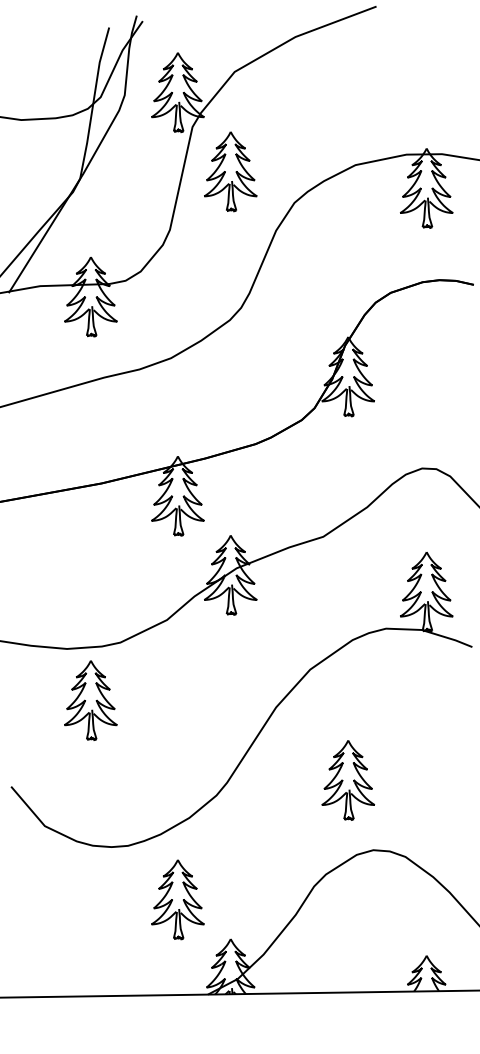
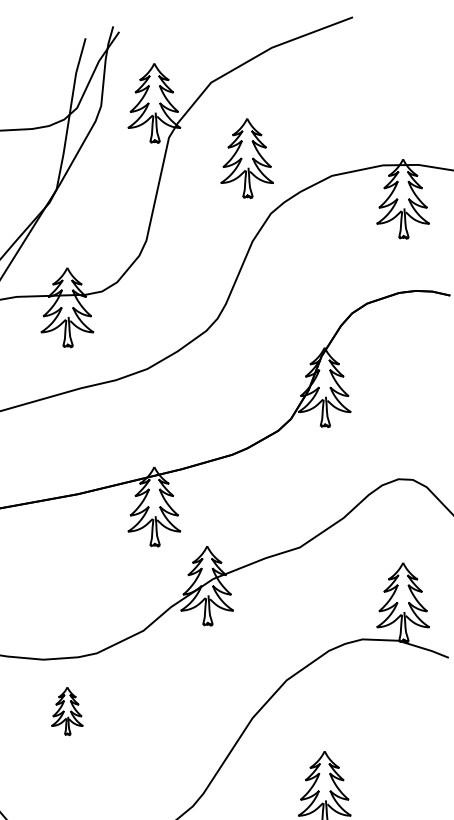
part: (230, 171) -> (246, 158), moved
part: (90, 700) -> (66, 711), size x0.6

